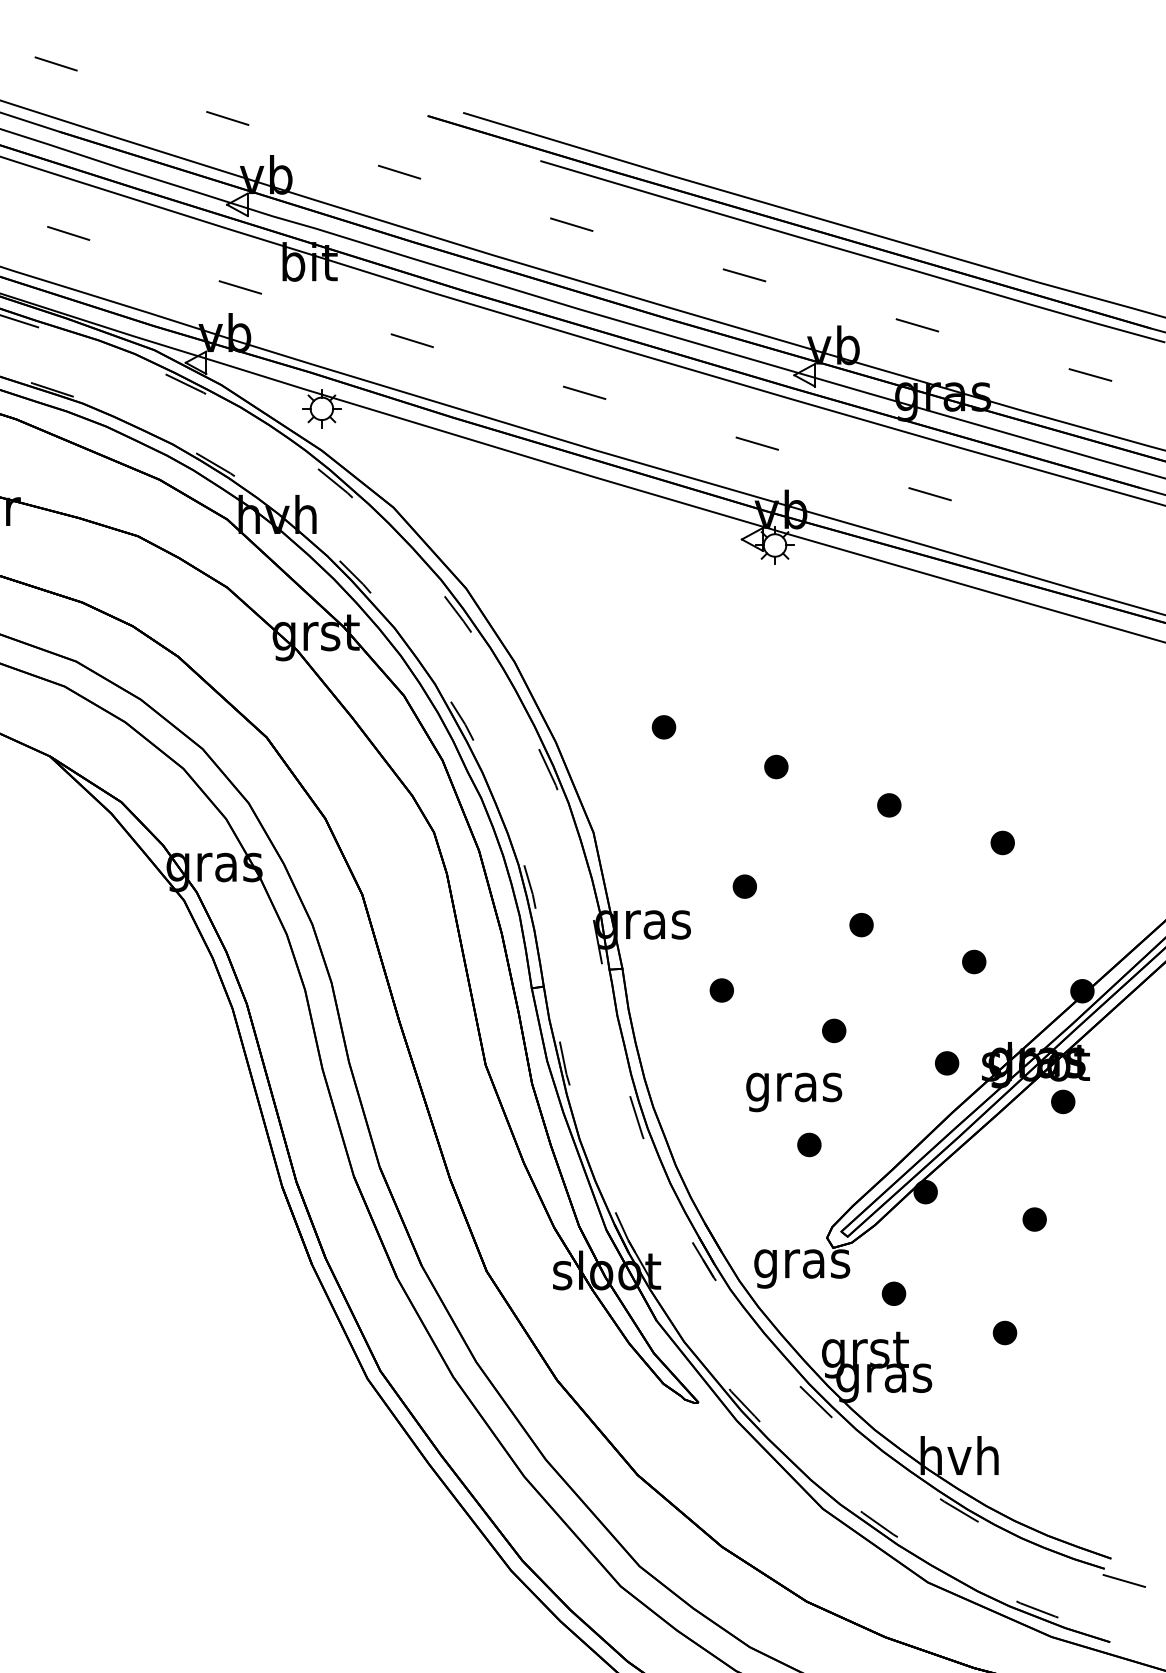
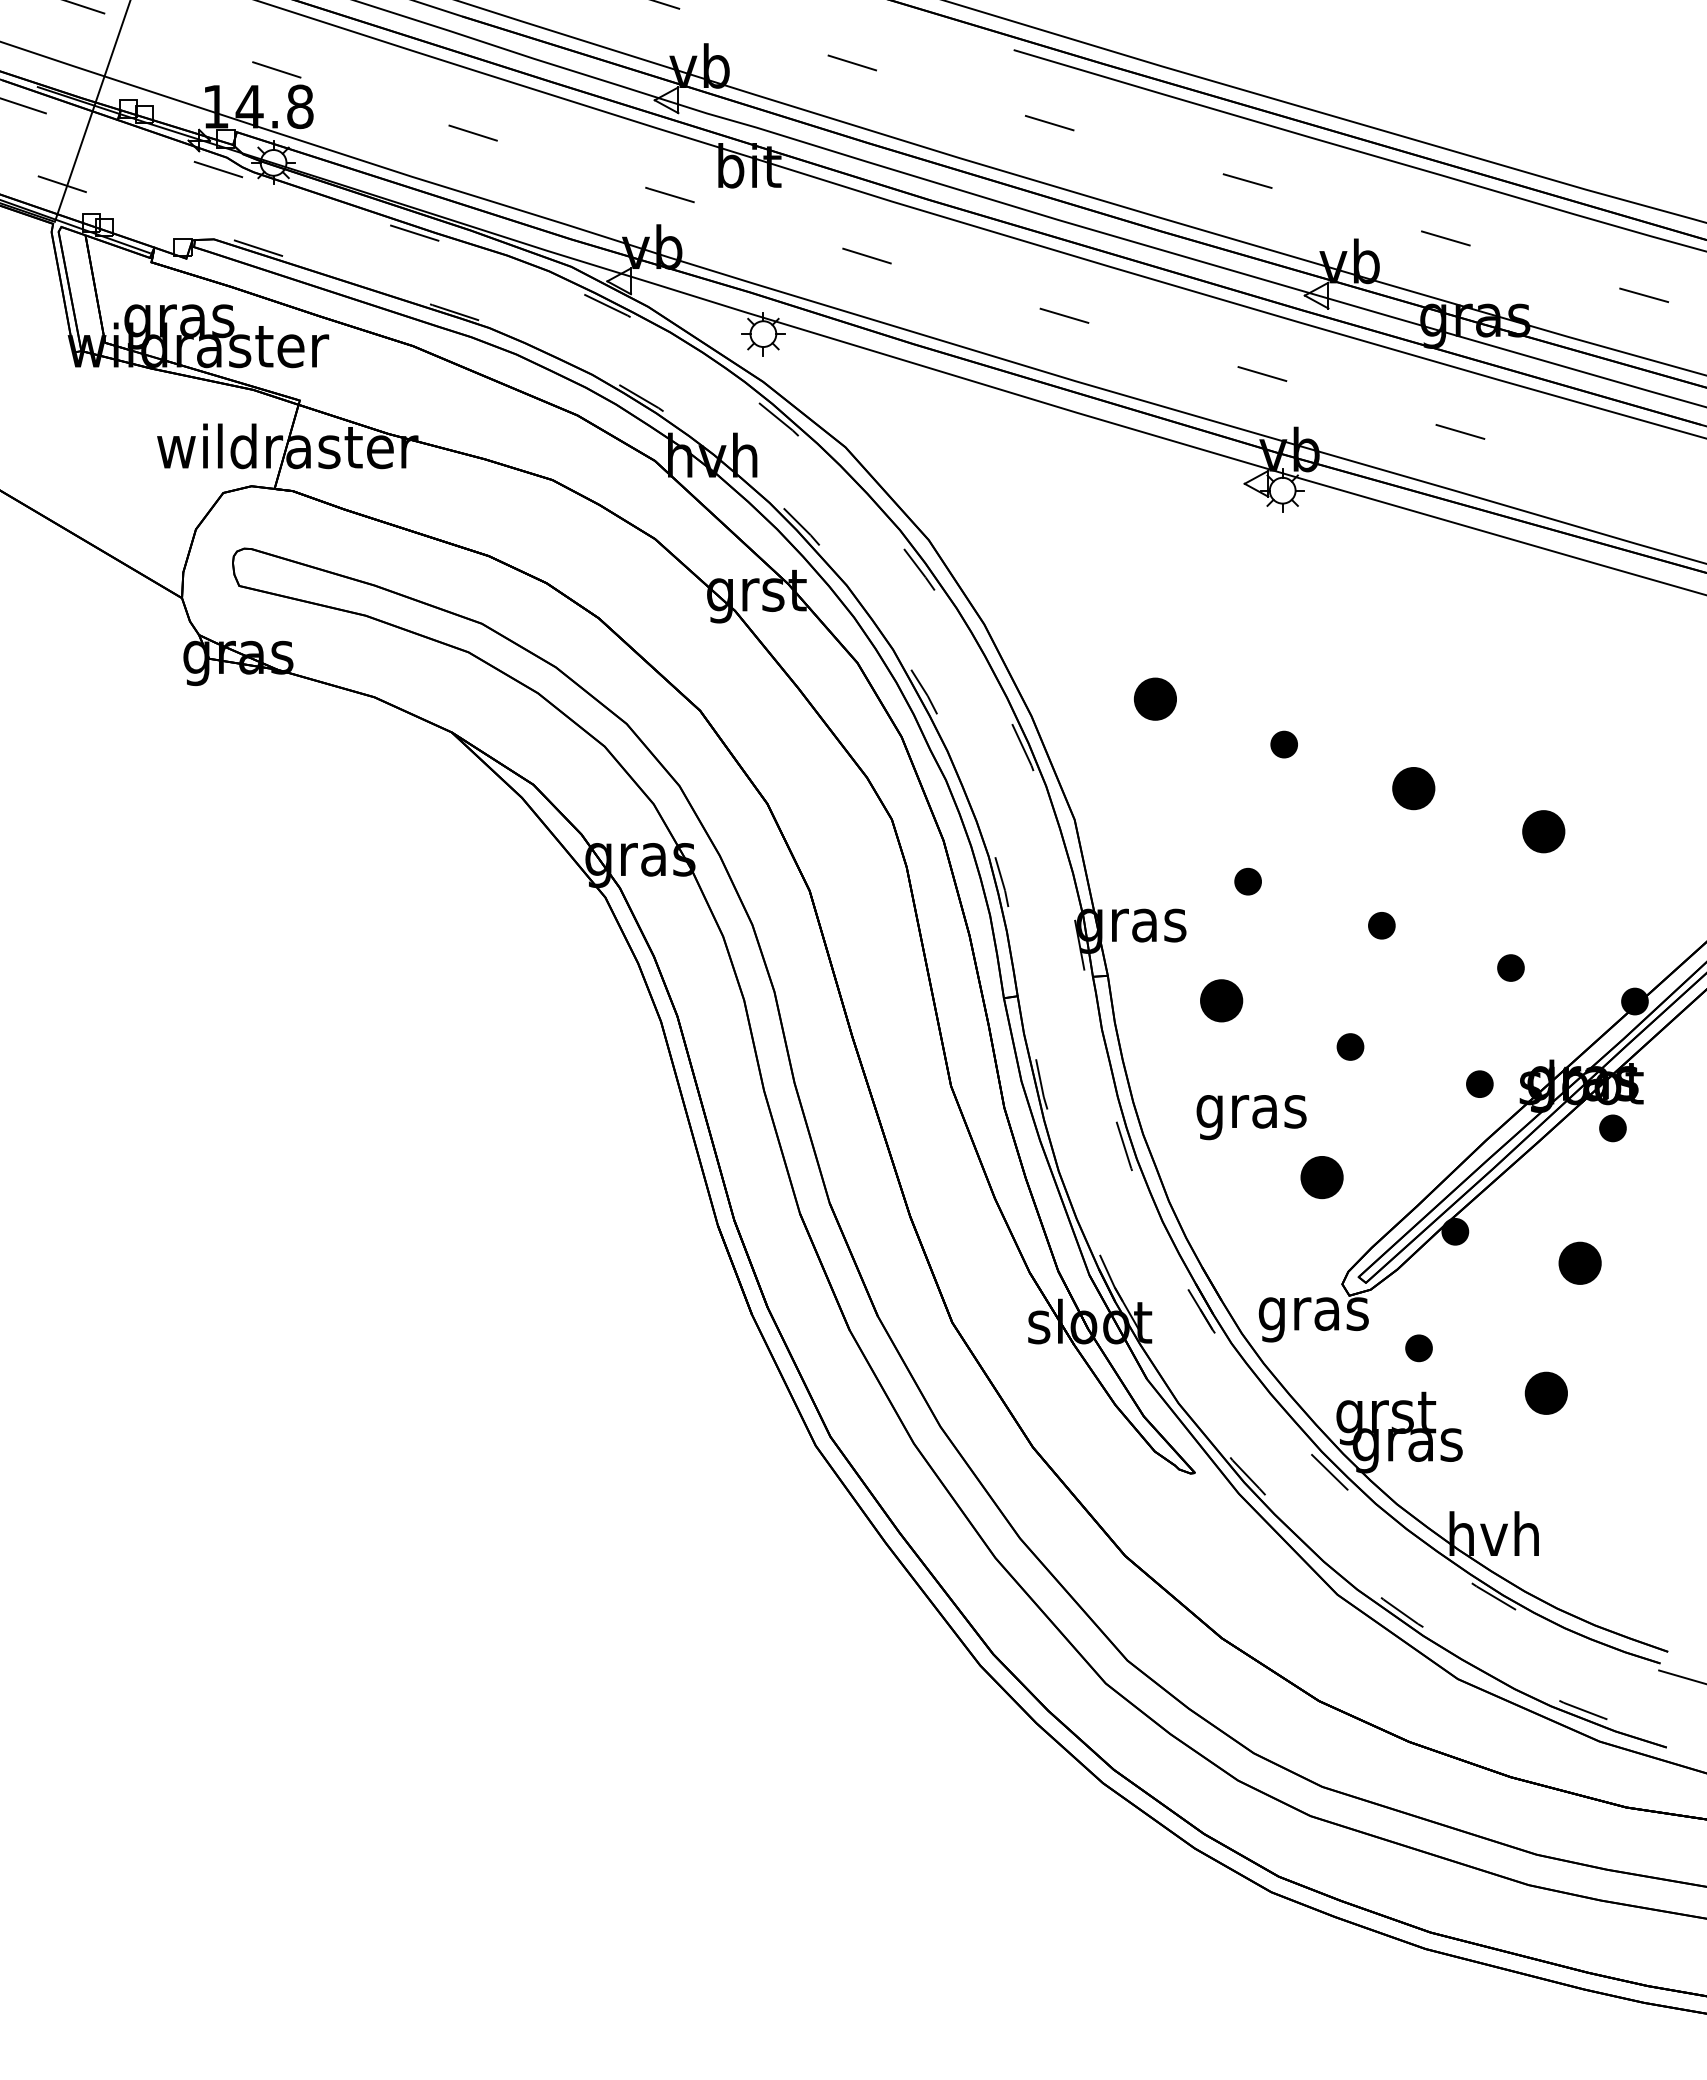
part: (664, 726) -> (1155, 698), size x1.6
part: (889, 805) -> (1413, 788), size x1.6
part: (1002, 842) -> (1543, 831), size x1.6
part: (721, 990) -> (1221, 1000), size x1.6
text: (794, 1092) -> (1251, 1117), moved
part: (808, 1144) -> (1321, 1177), size x1.6
part: (1034, 1218) -> (1580, 1262), size x1.6
part: (1004, 1332) -> (1545, 1392), size x1.6

